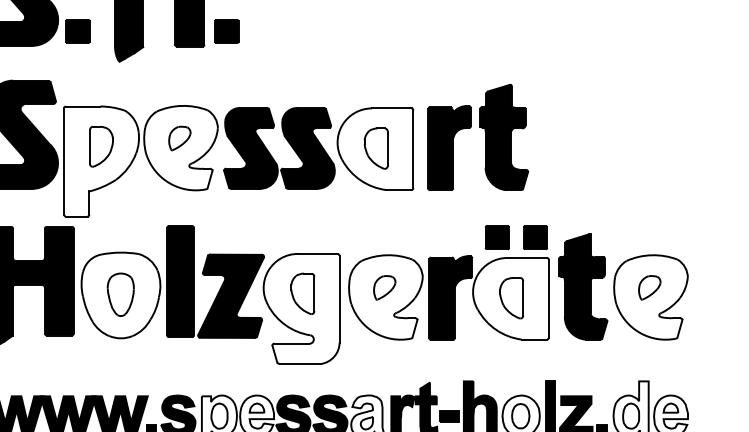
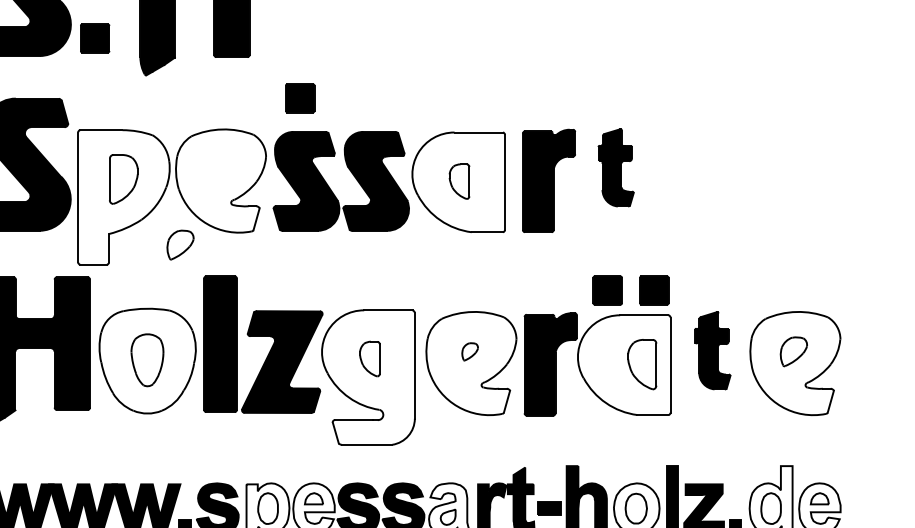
part: (226, 31) -> (299, 98), moved
part: (504, 136) -> (616, 166), size x0.6
part: (179, 138) -> (180, 245), moved
part: (375, 148) -> (458, 181), size x0.7
part: (583, 286) -> (712, 350), size x0.6
part: (384, 287) -> (469, 351), size x0.6
part: (302, 293) -> (369, 358), size x0.7
part: (511, 298) -> (642, 364), moved

